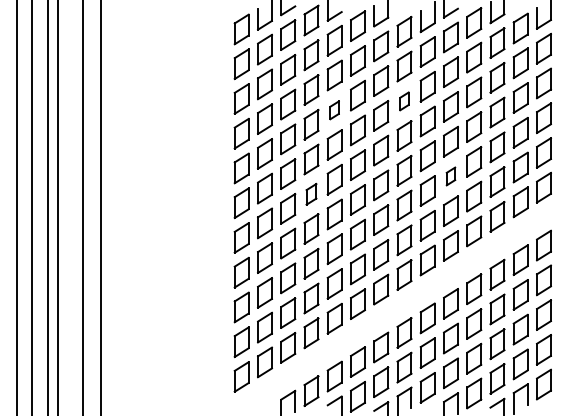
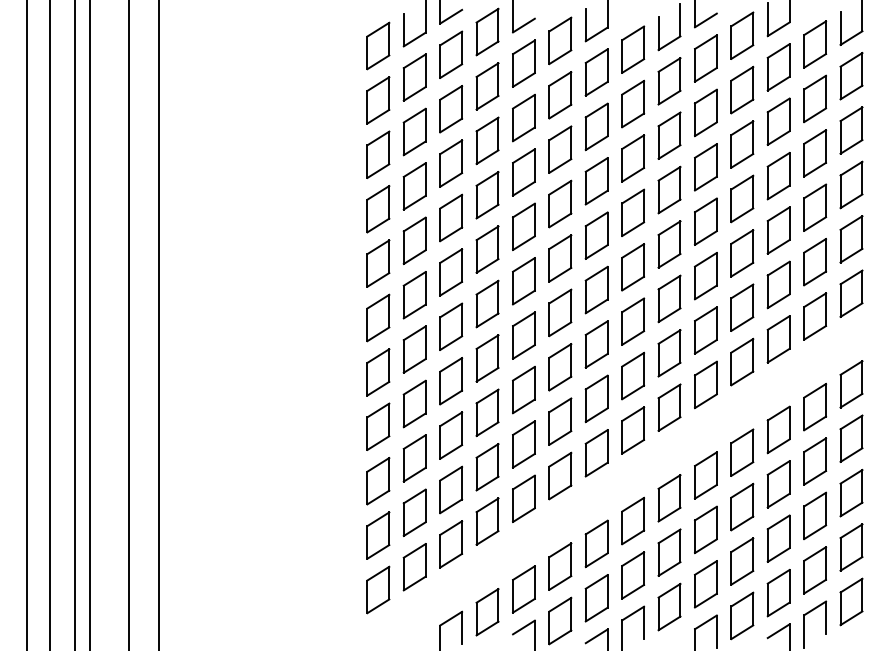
part: (404, 101) -> (633, 158), size x1.67
part: (334, 110) -> (523, 172), size x1.67
part: (450, 176) -> (705, 276), size x1.67
part: (311, 194) -> (487, 304), size x1.43

